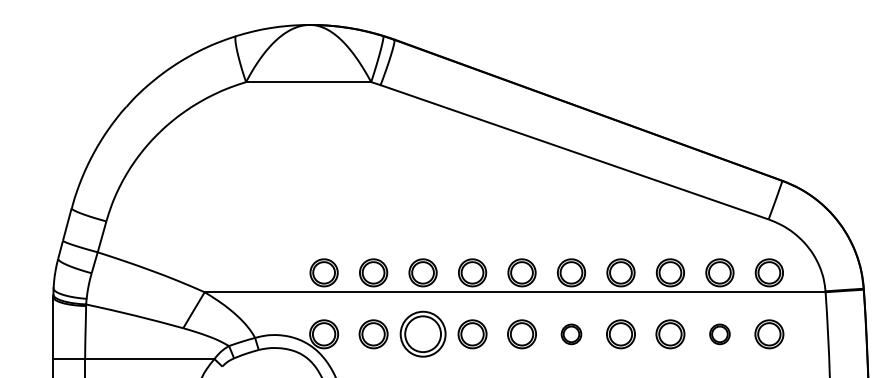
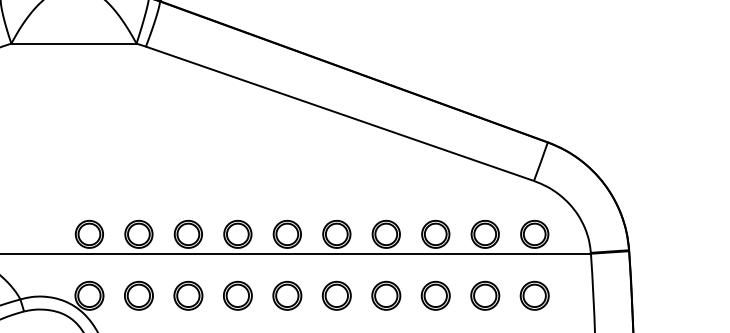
part: (422, 334) -> (187, 296), size x0.62
part: (571, 334) -> (336, 296), size x1.43
part: (719, 334) -> (484, 296), size x1.43

